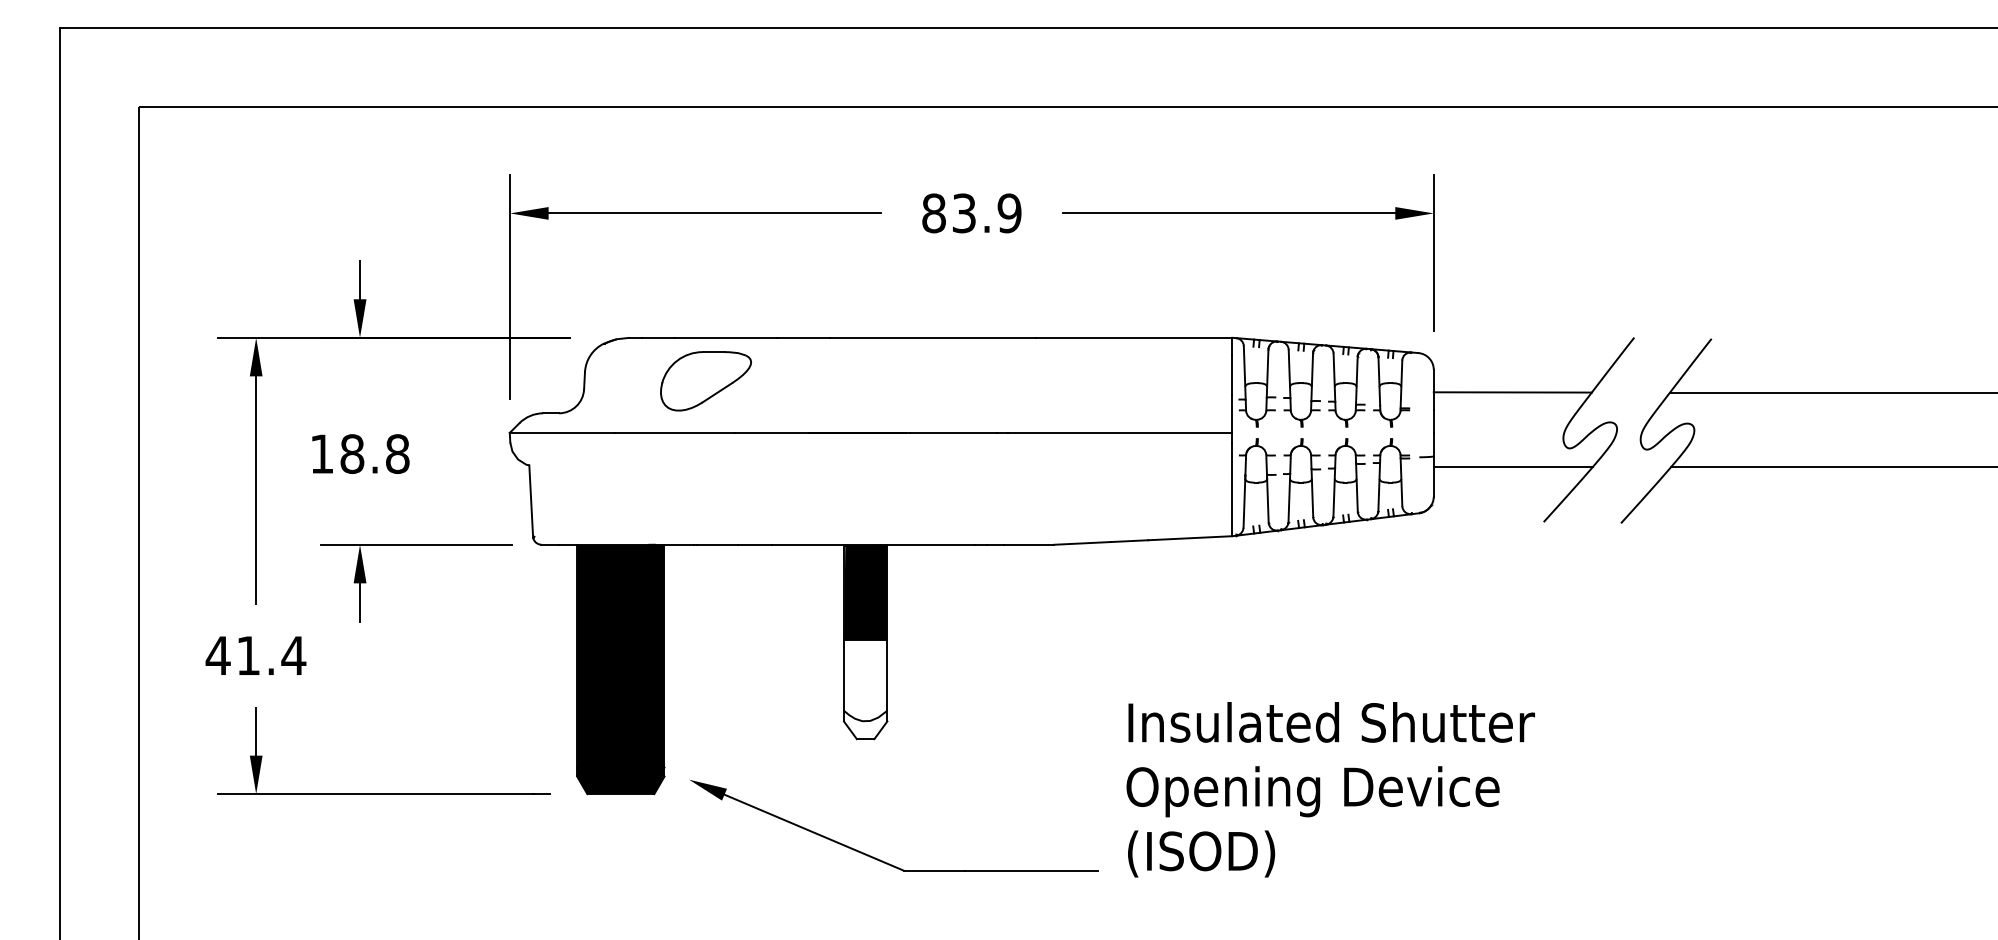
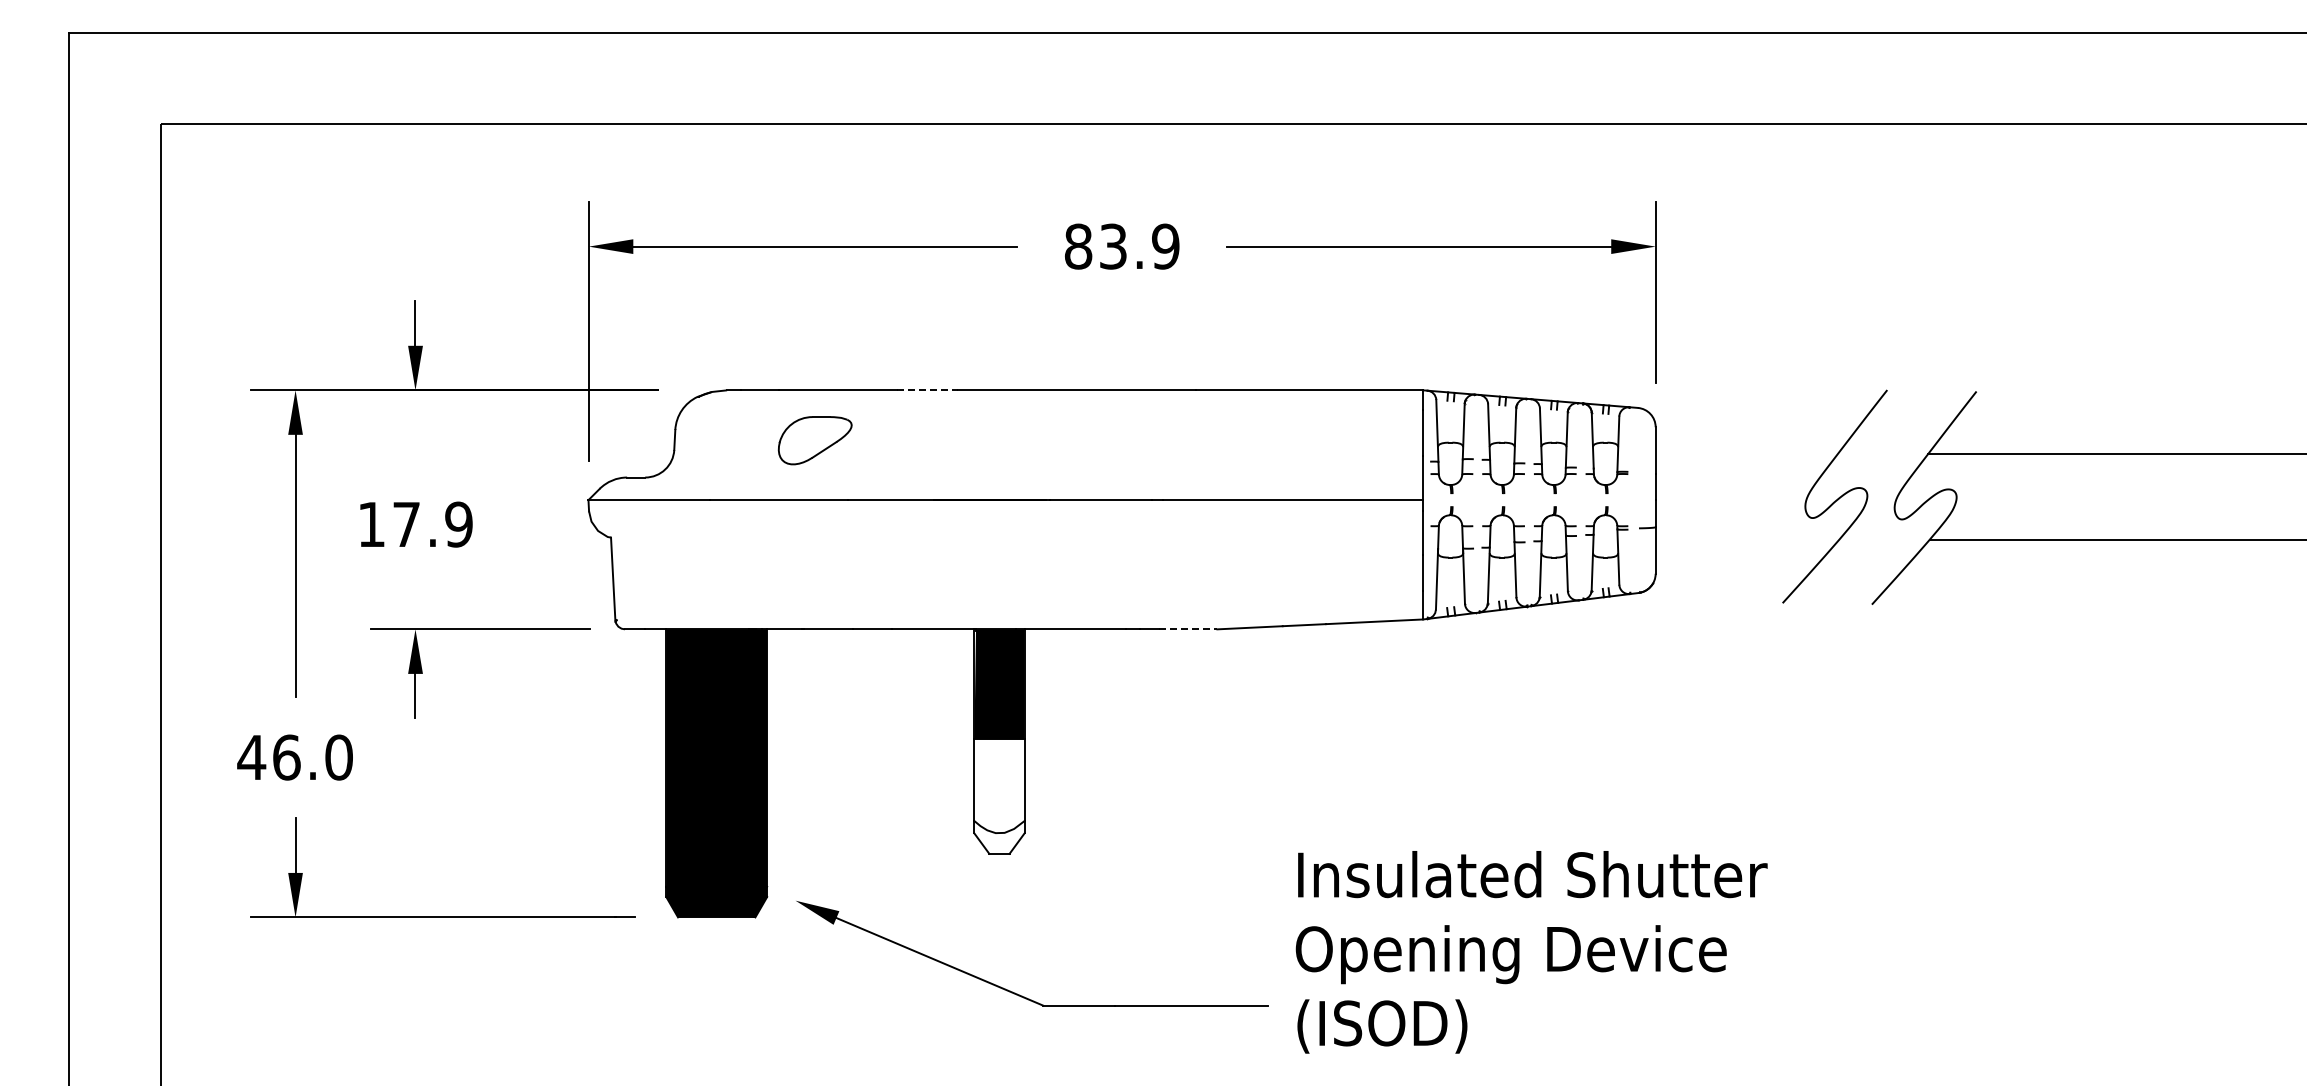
line: (803, 337) -> (927, 390), solid -> dashed
part: (706, 381) -> (815, 440), size x0.7
line: (1512, 392) -> (1746, 453), removed
text: (374, 453) -> (432, 524), 18.8 -> 17.9
line: (1513, 466) -> (1747, 539), removed
line: (1029, 544) -> (1188, 629), solid -> dashed
text: (271, 655) -> (313, 757), 41.4 -> 46.0
text: (1330, 789) -> (1531, 952), moved

